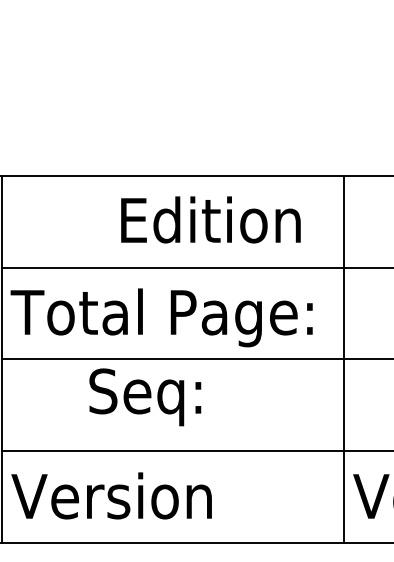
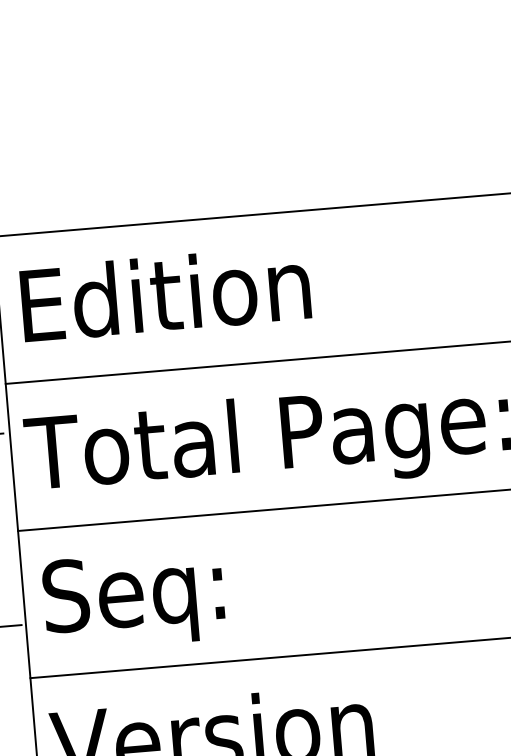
text: (210, 219) -> (164, 293), moved
text: (145, 397) -> (134, 600), moved

